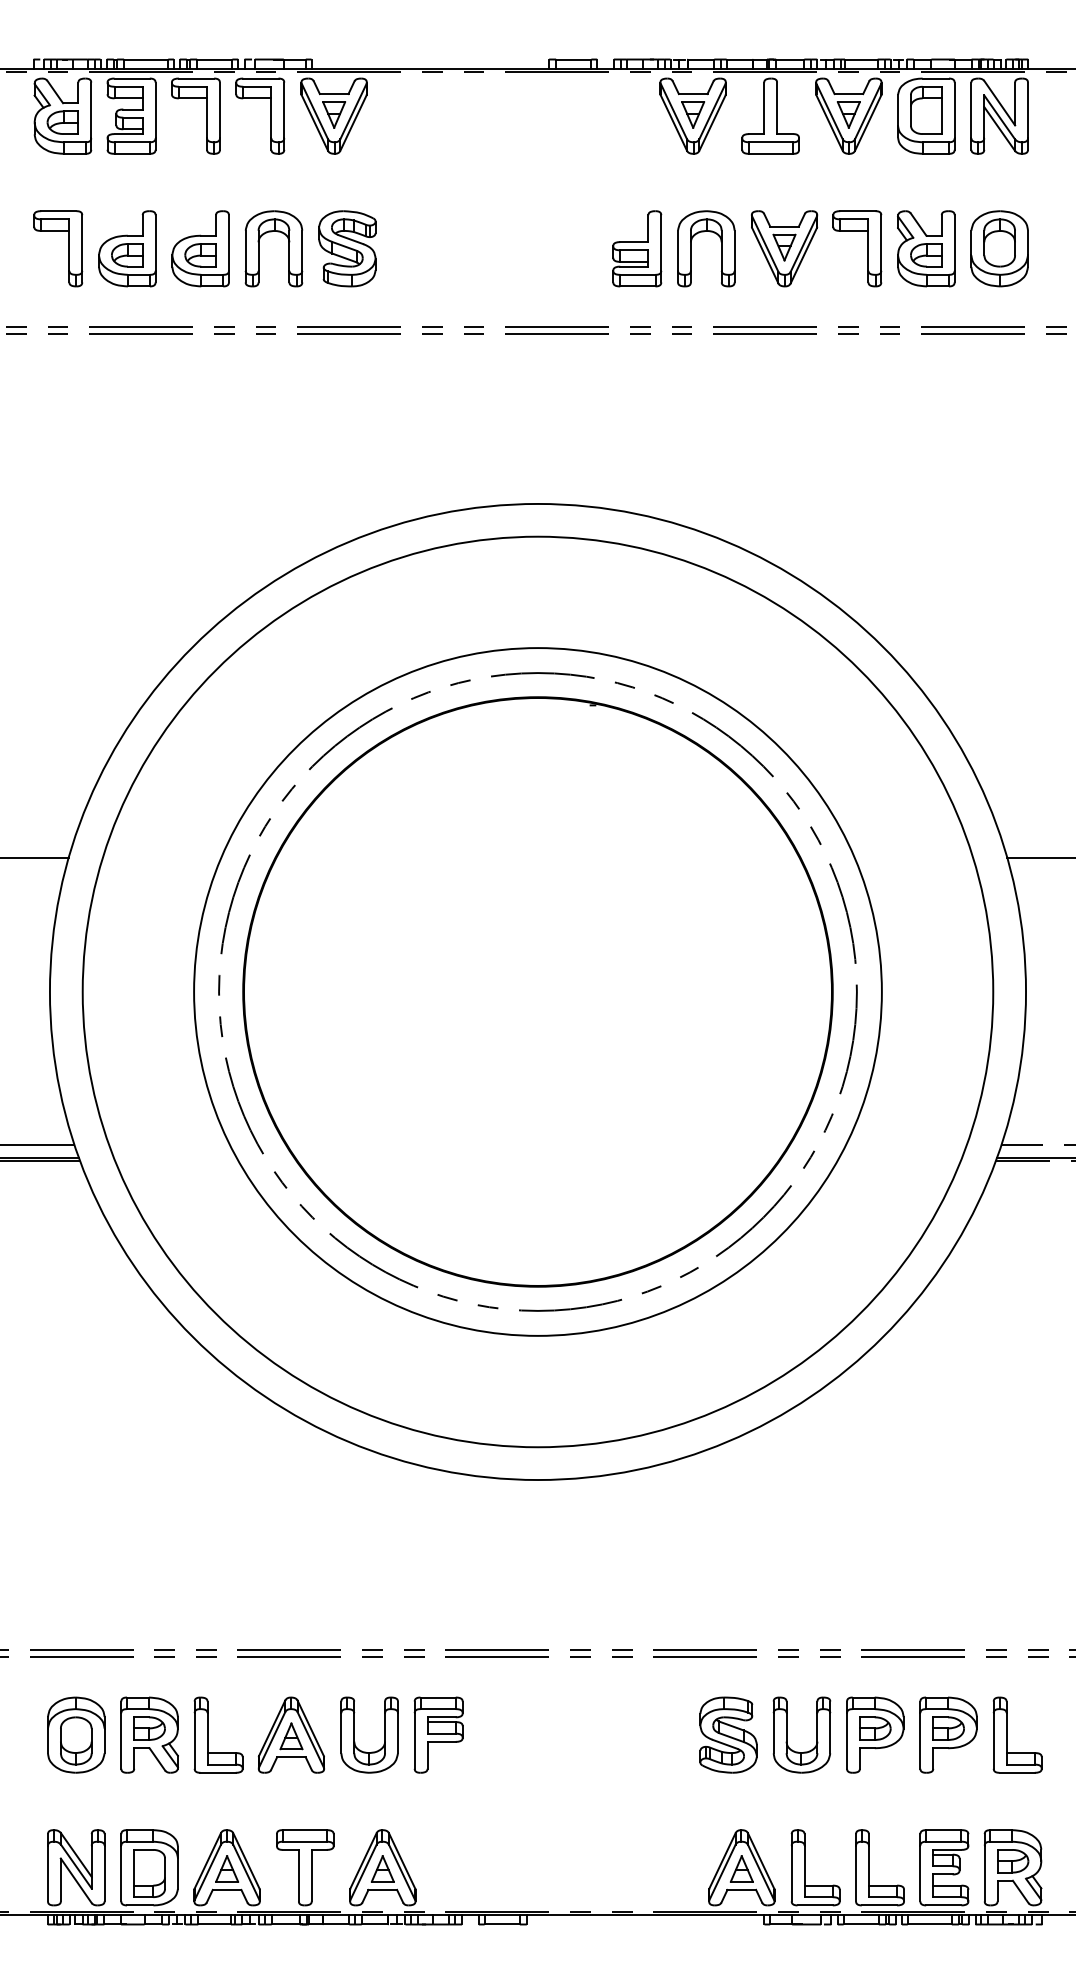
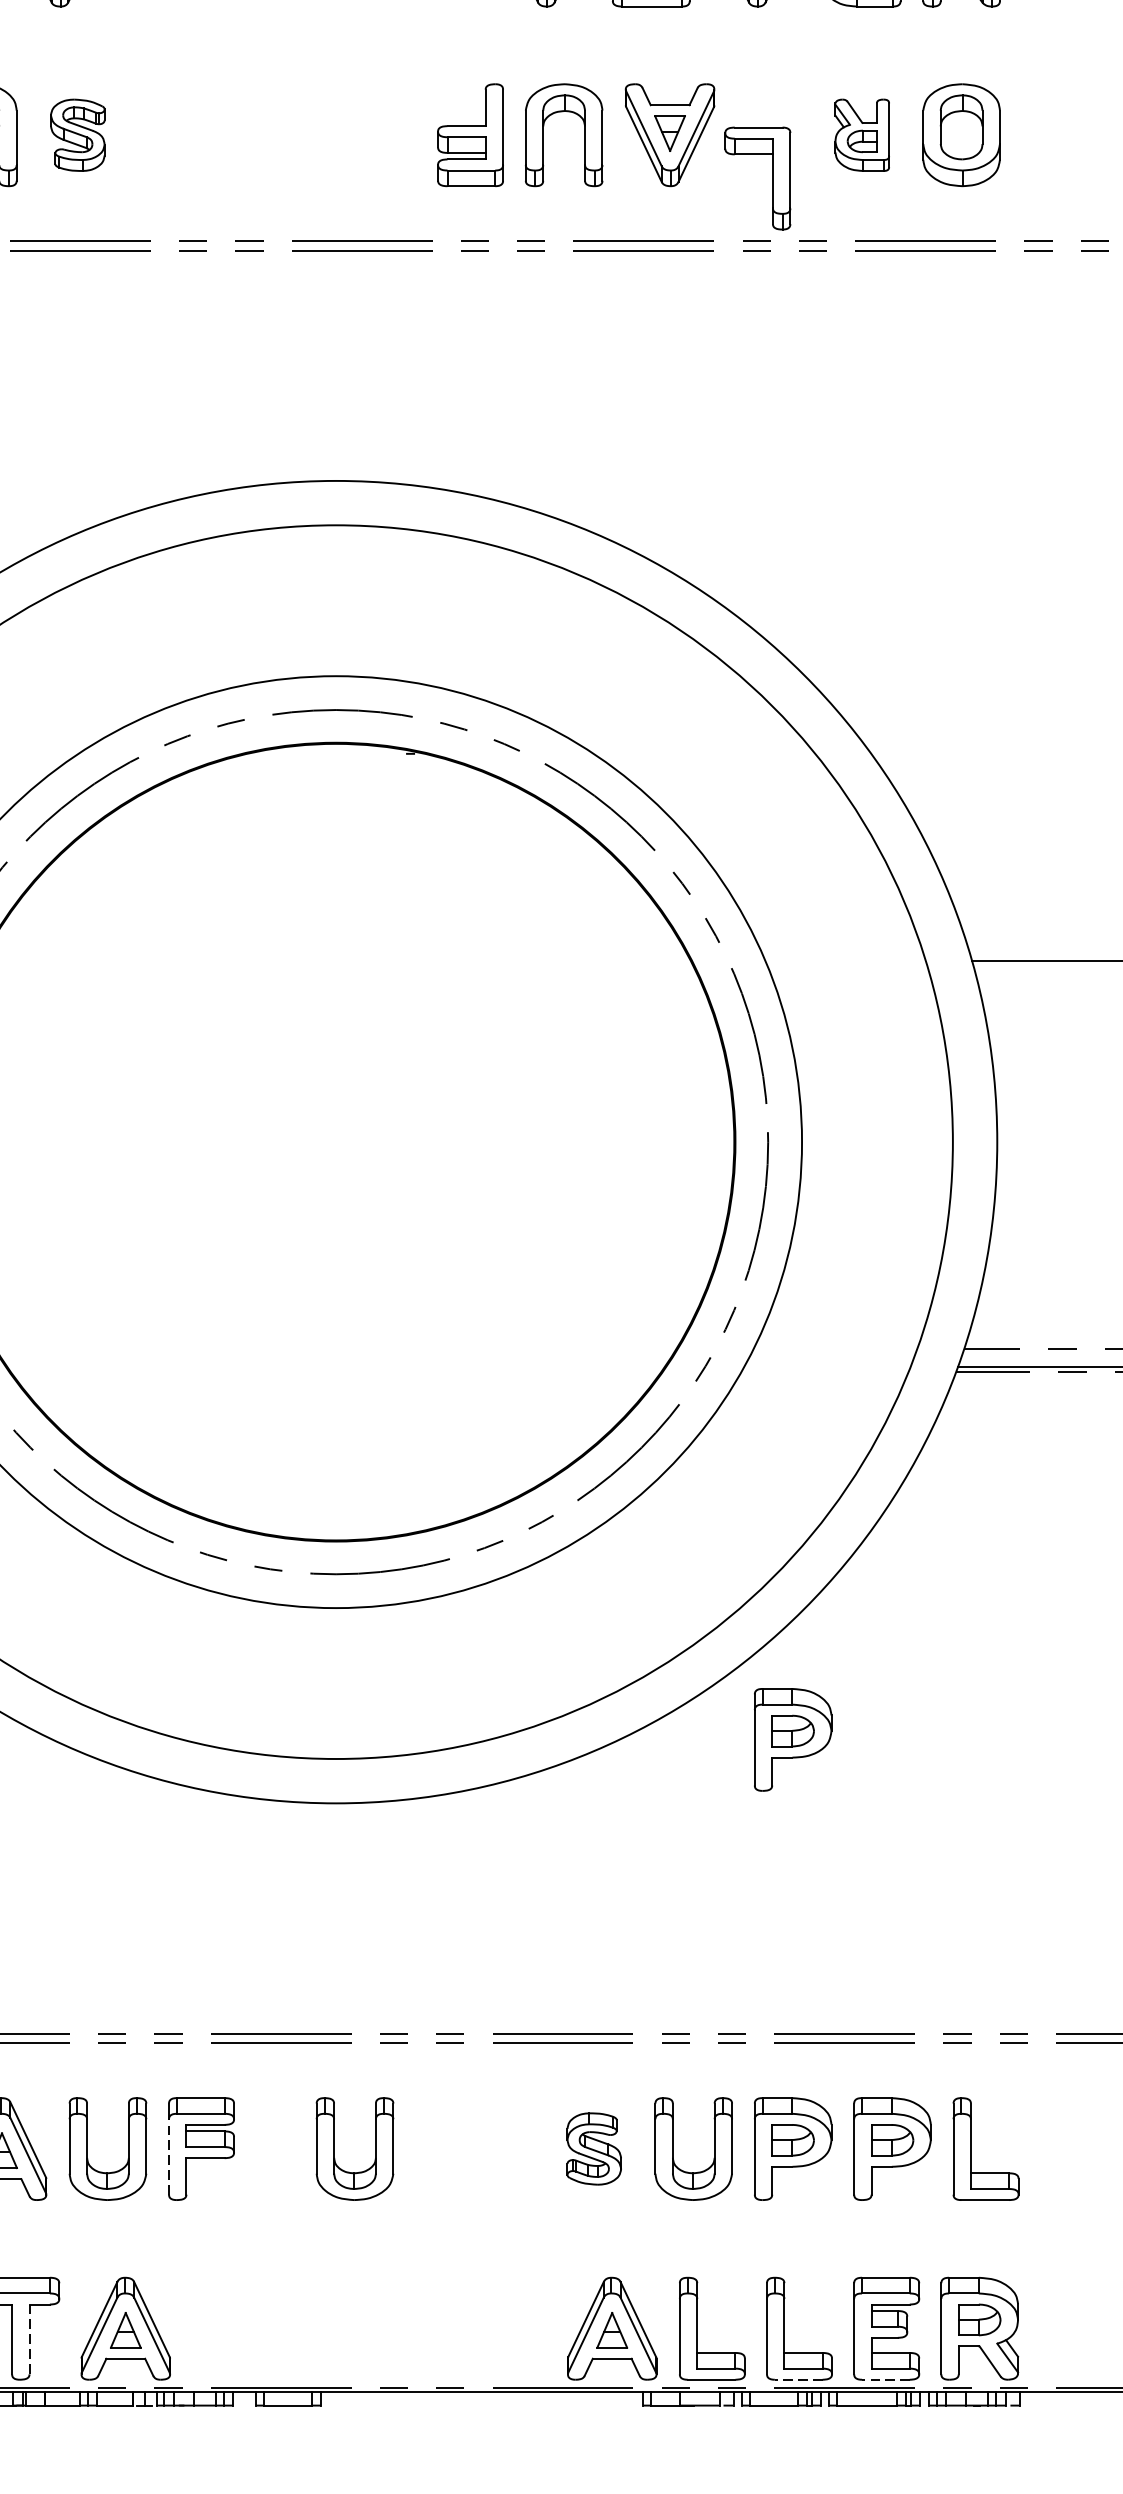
part: (347, 248) -> (77, 134), size x0.7
part: (867, 248) -> (771, 178), moved
part: (926, 248) -> (862, 134), size x0.7
part: (875, 1432) -> (793, 1739), added
part: (537, 1734) -> (335, 2148), added
part: (728, 1734) -> (594, 2148), size x0.7
line: (414, 1740) -> (168, 2156), solid -> dashed
line: (311, 1875) -> (29, 2339), solid -> dashed
line: (879, 1905) -> (798, 2379), solid -> dashed
line: (943, 1905) -> (885, 2379), solid -> dashed

